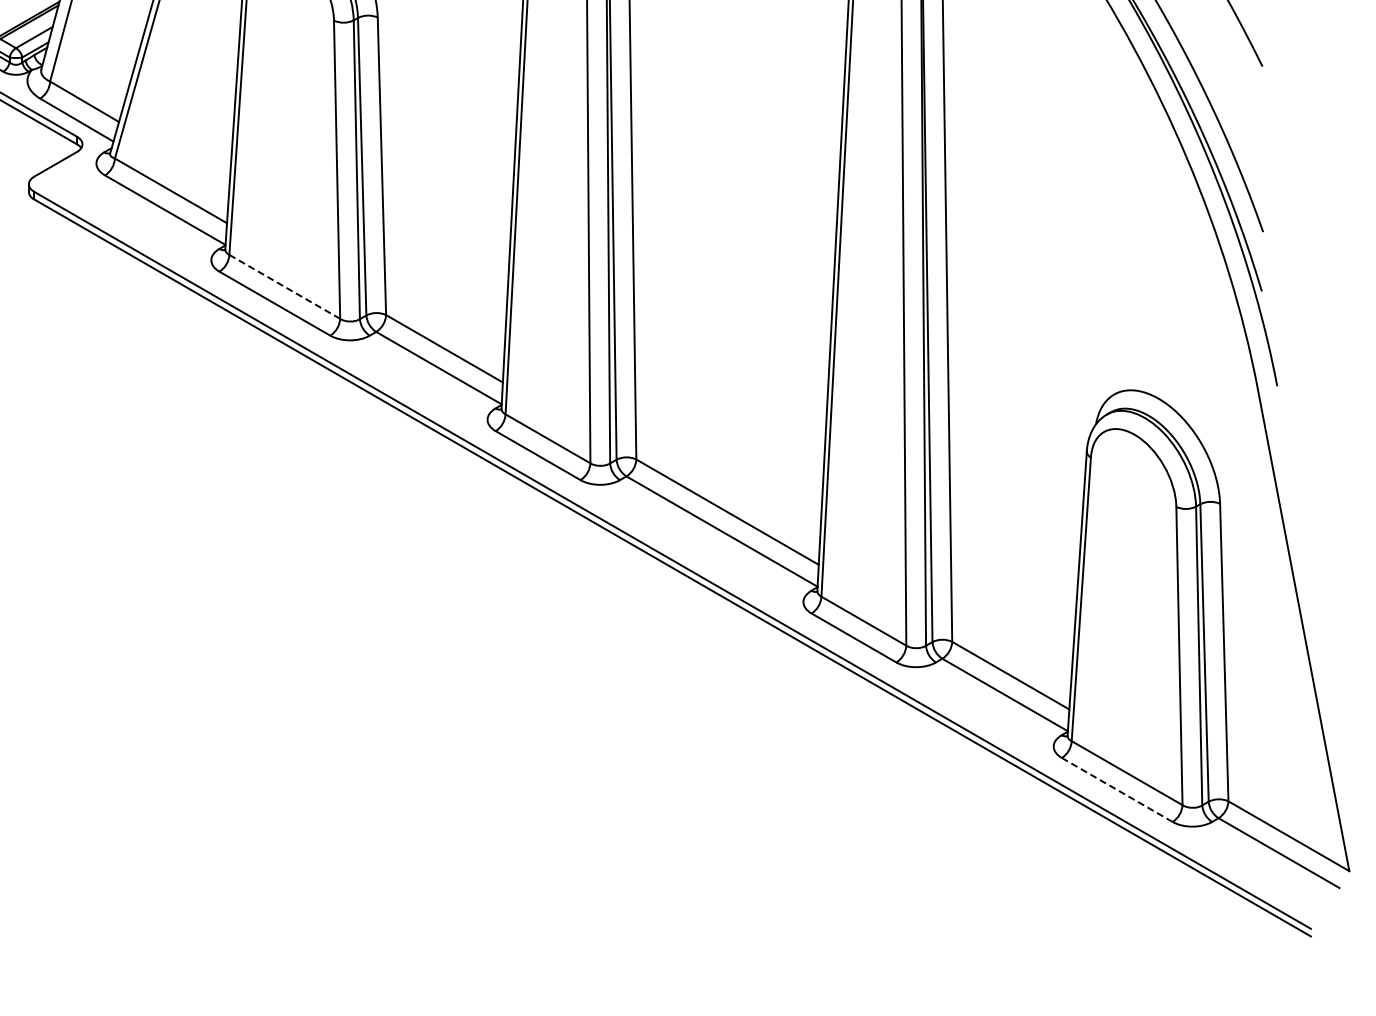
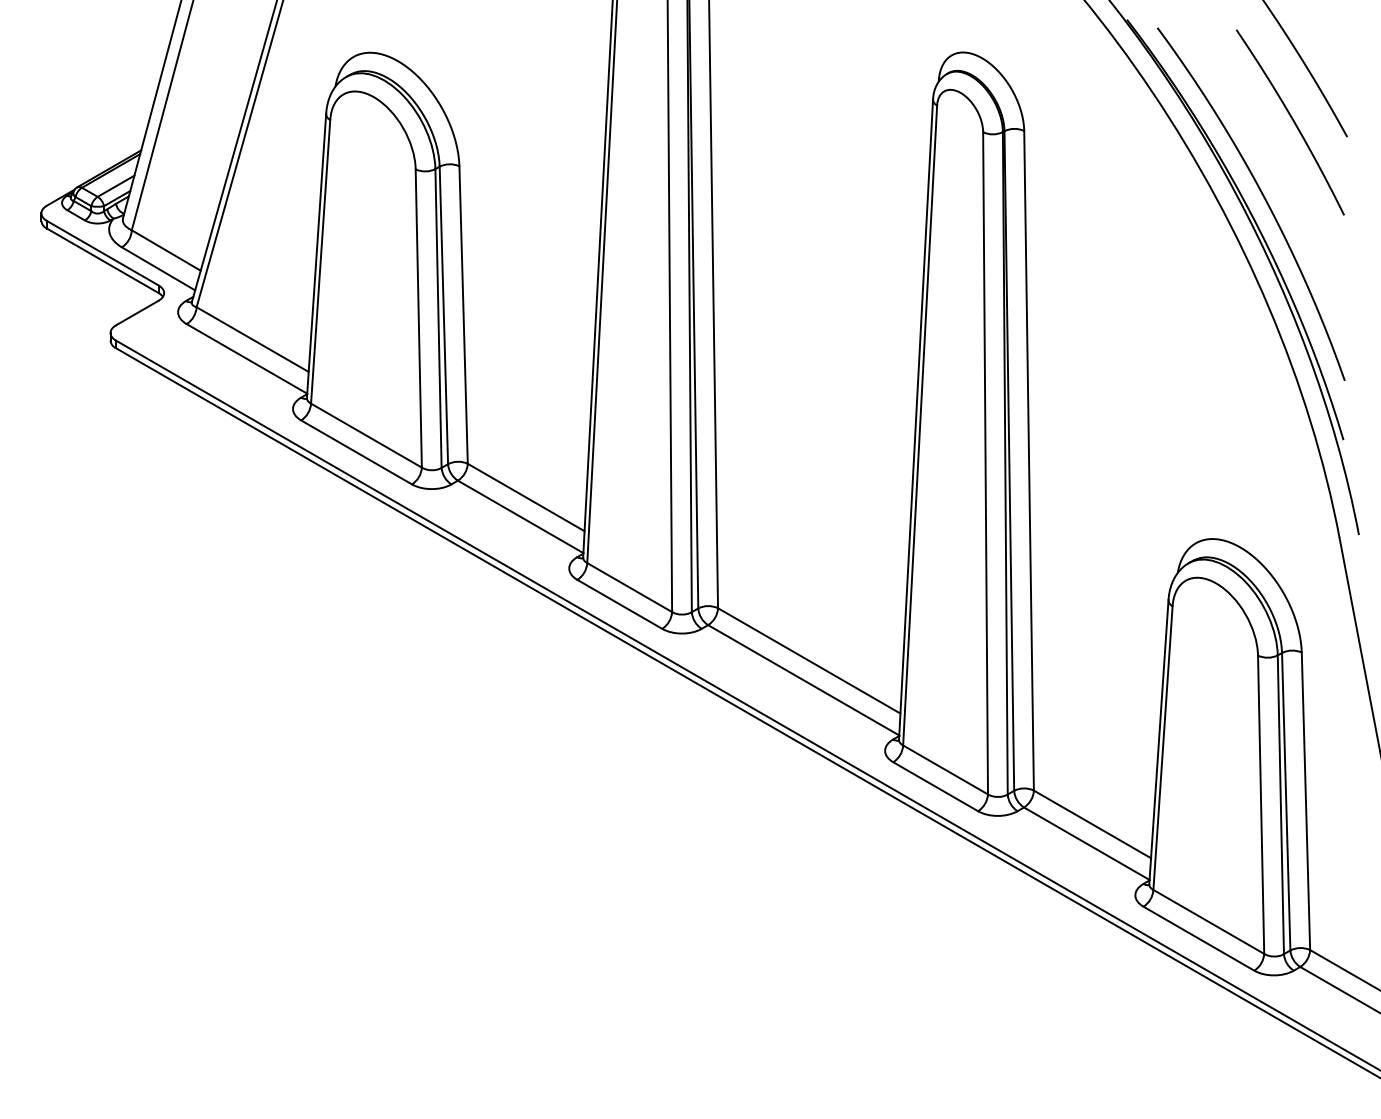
line: (284, 286) -> (366, 435), dashed -> solid
line: (1116, 789) -> (1198, 938), dashed -> solid

